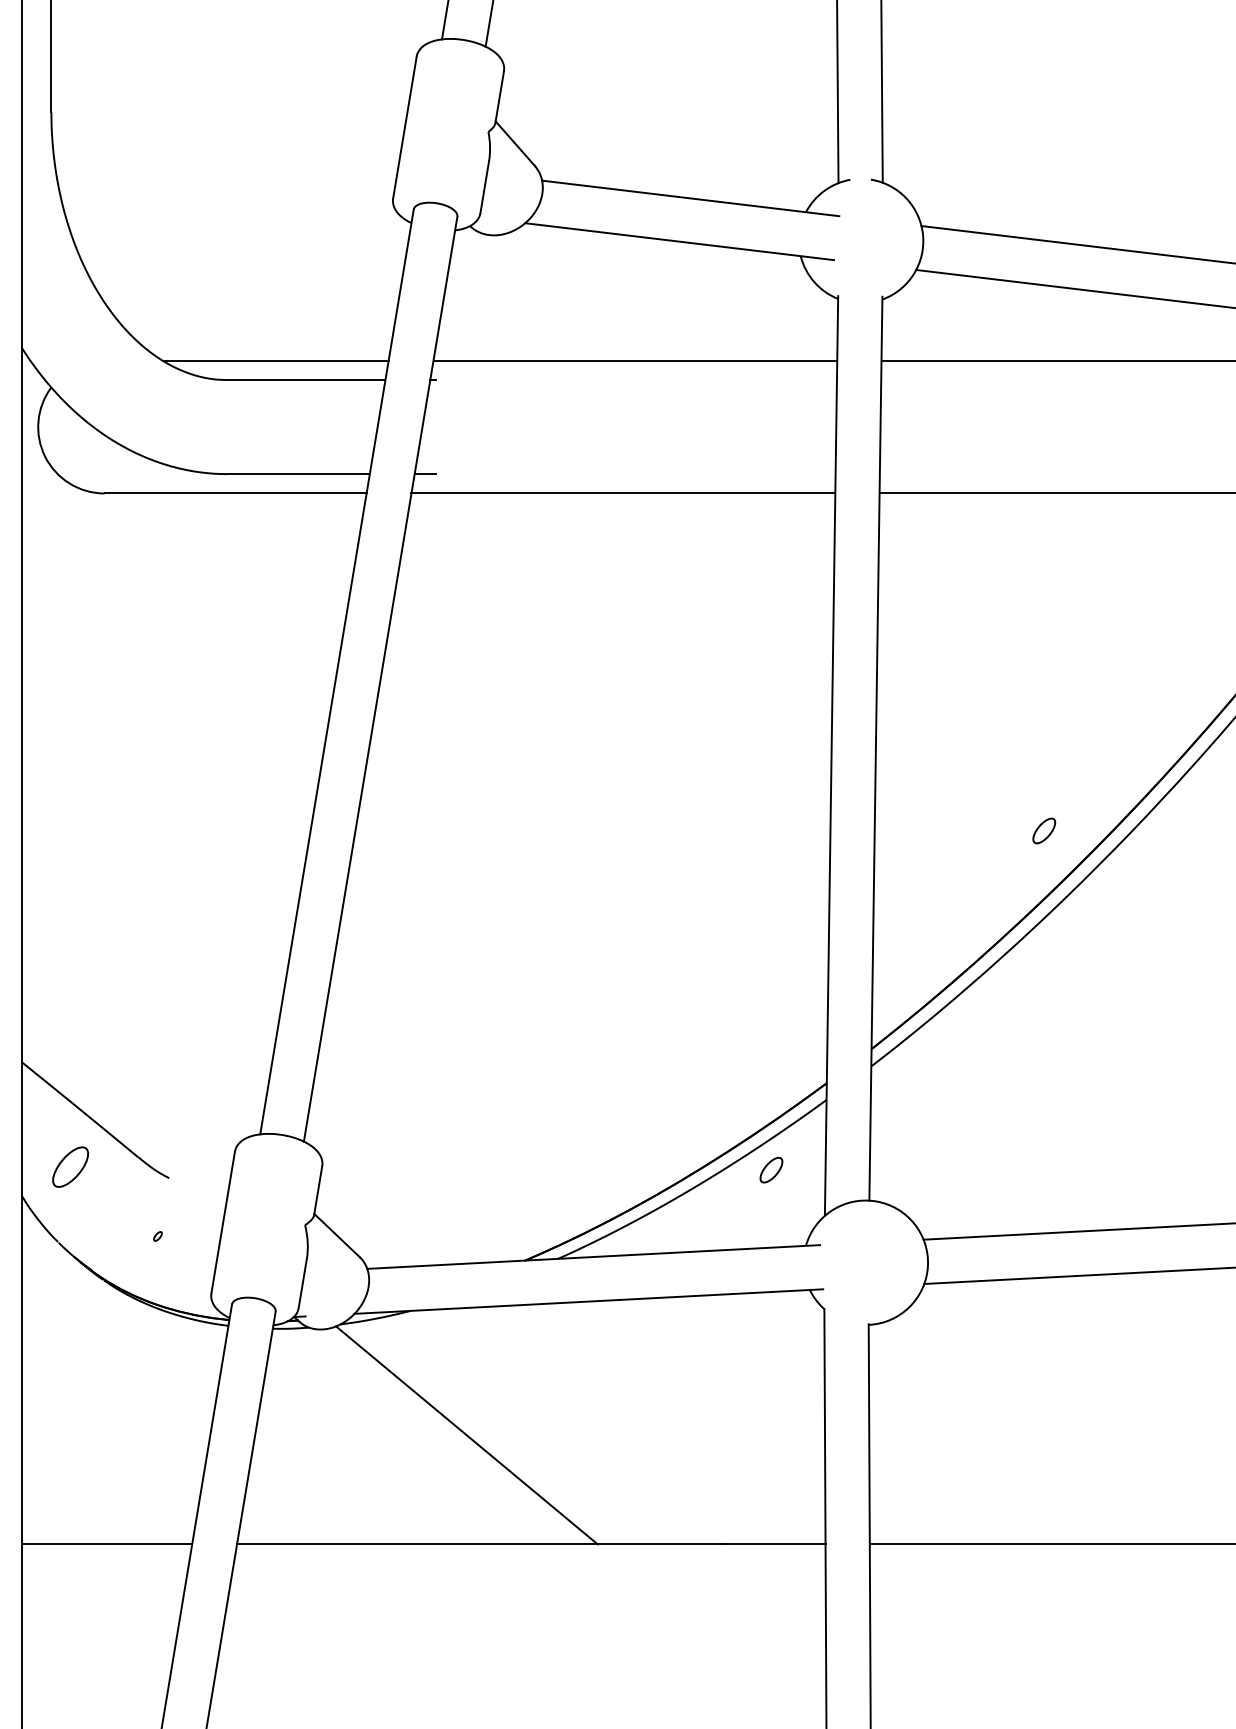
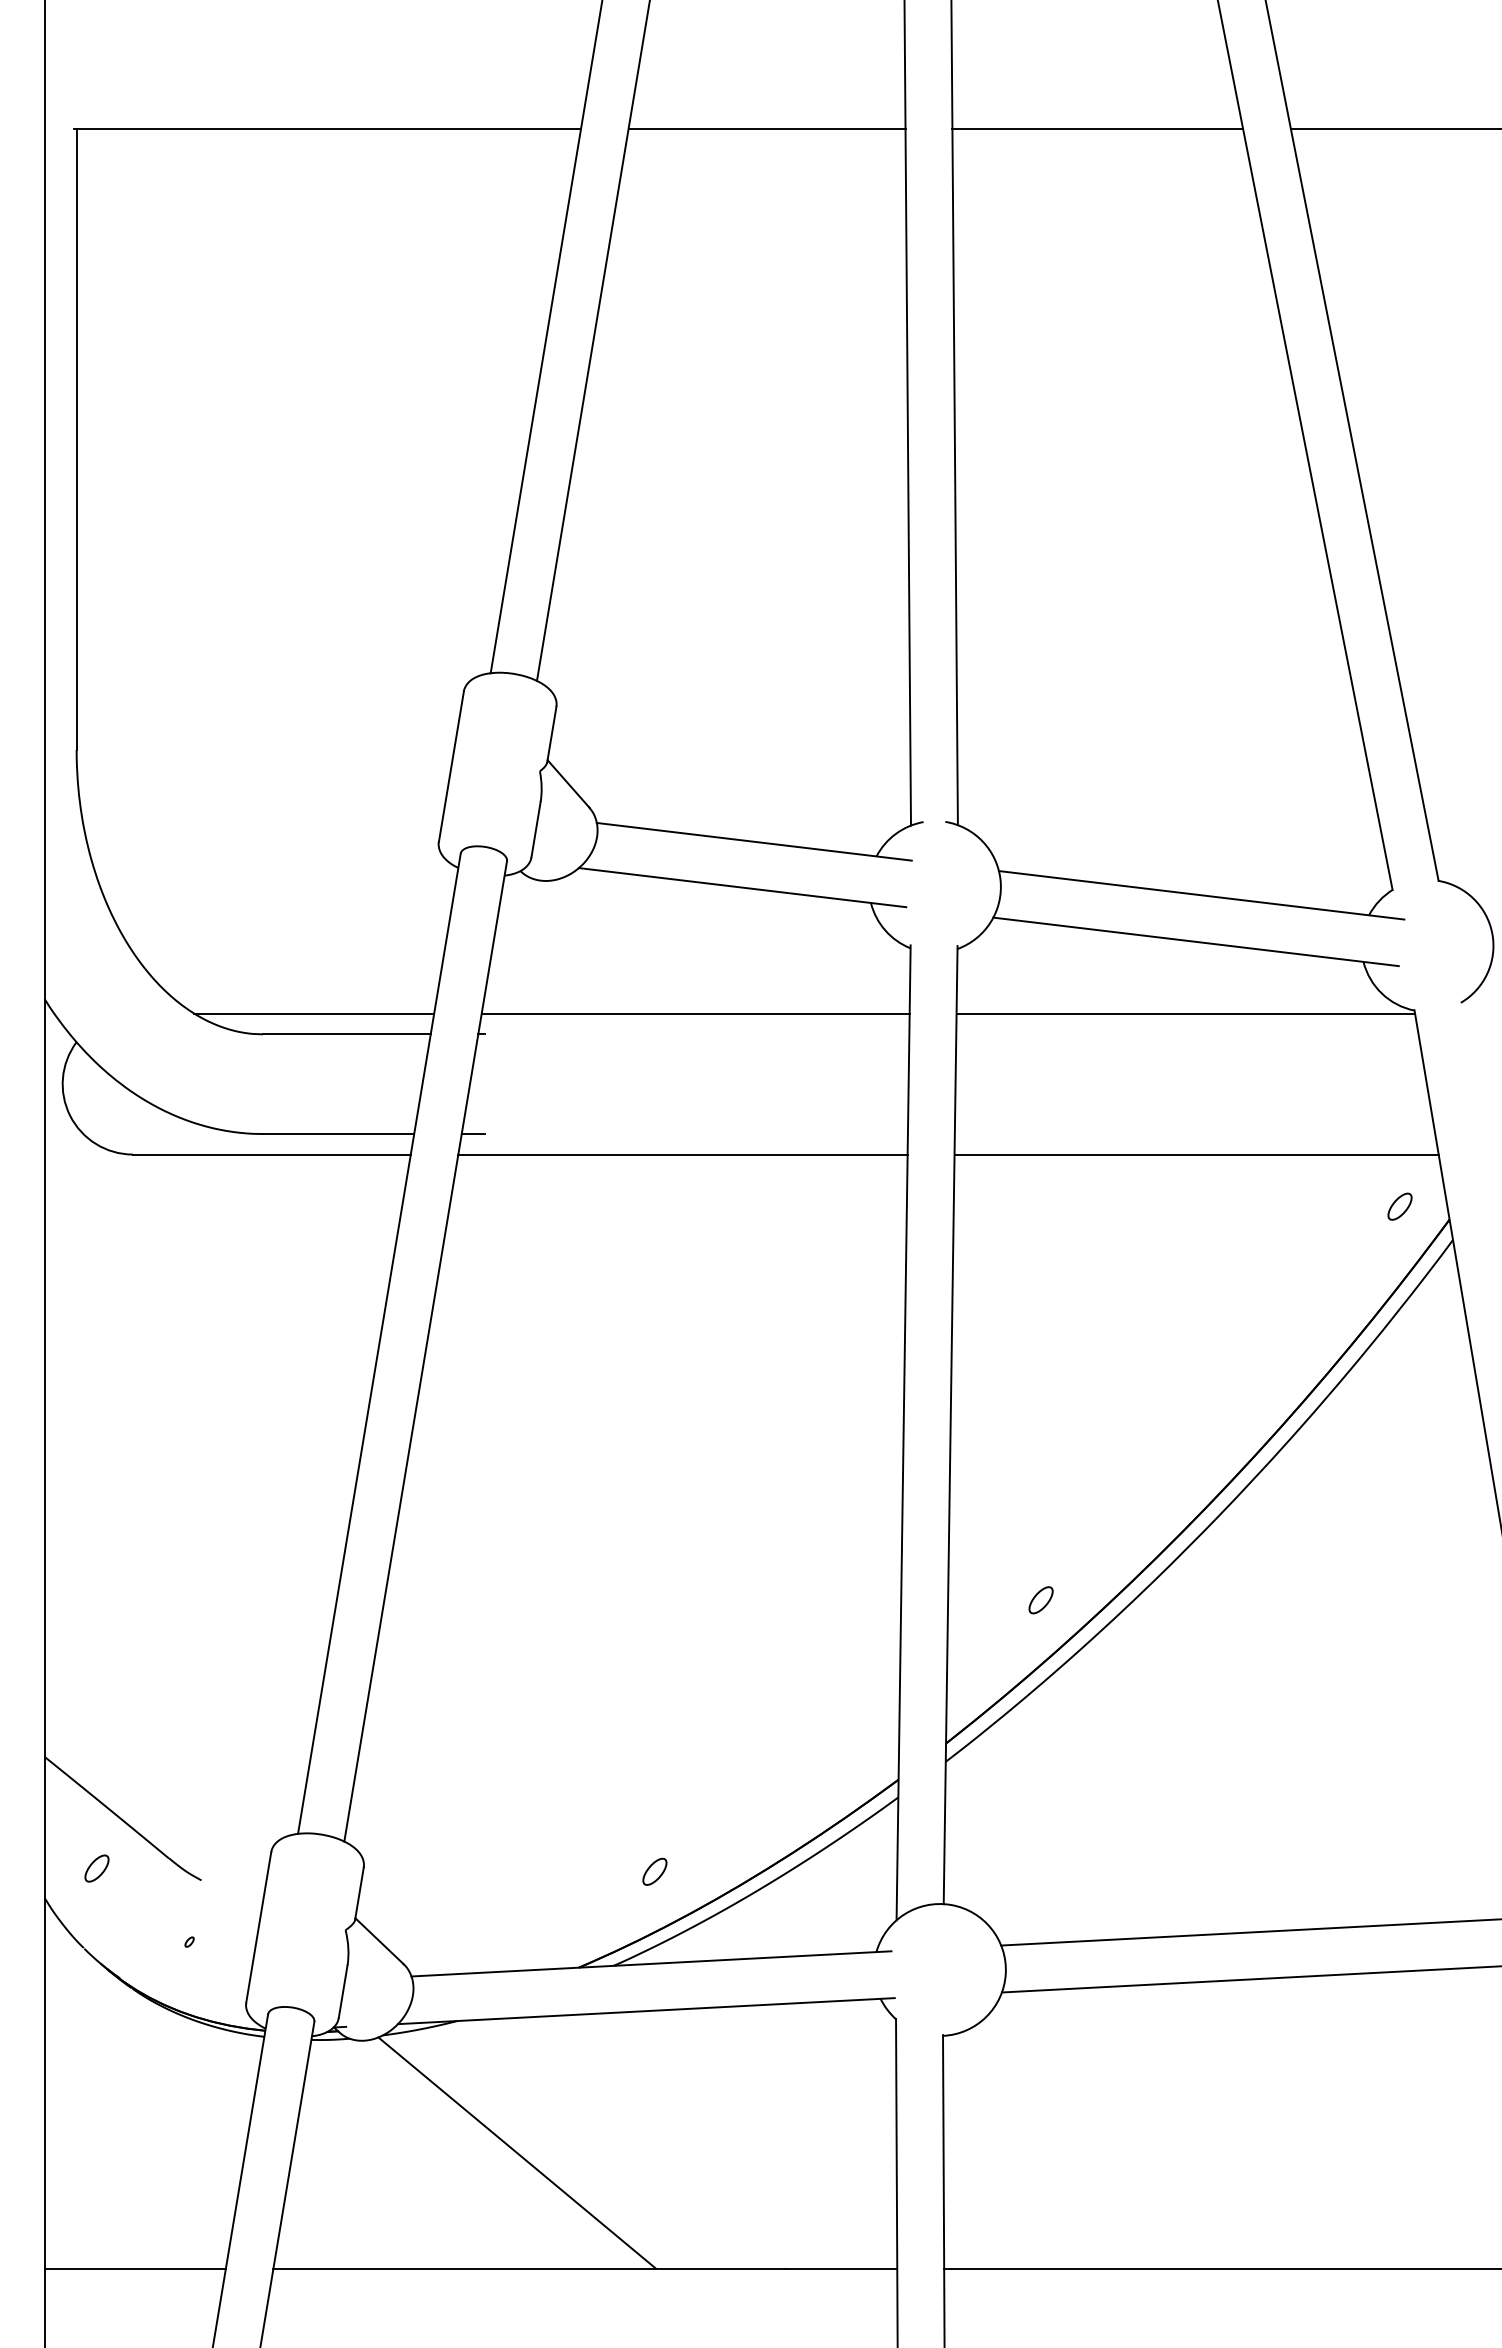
part: (1043, 831) -> (1040, 1600), moved
part: (70, 1167) -> (96, 1868), size x0.62
part: (771, 1169) -> (654, 1871), moved

